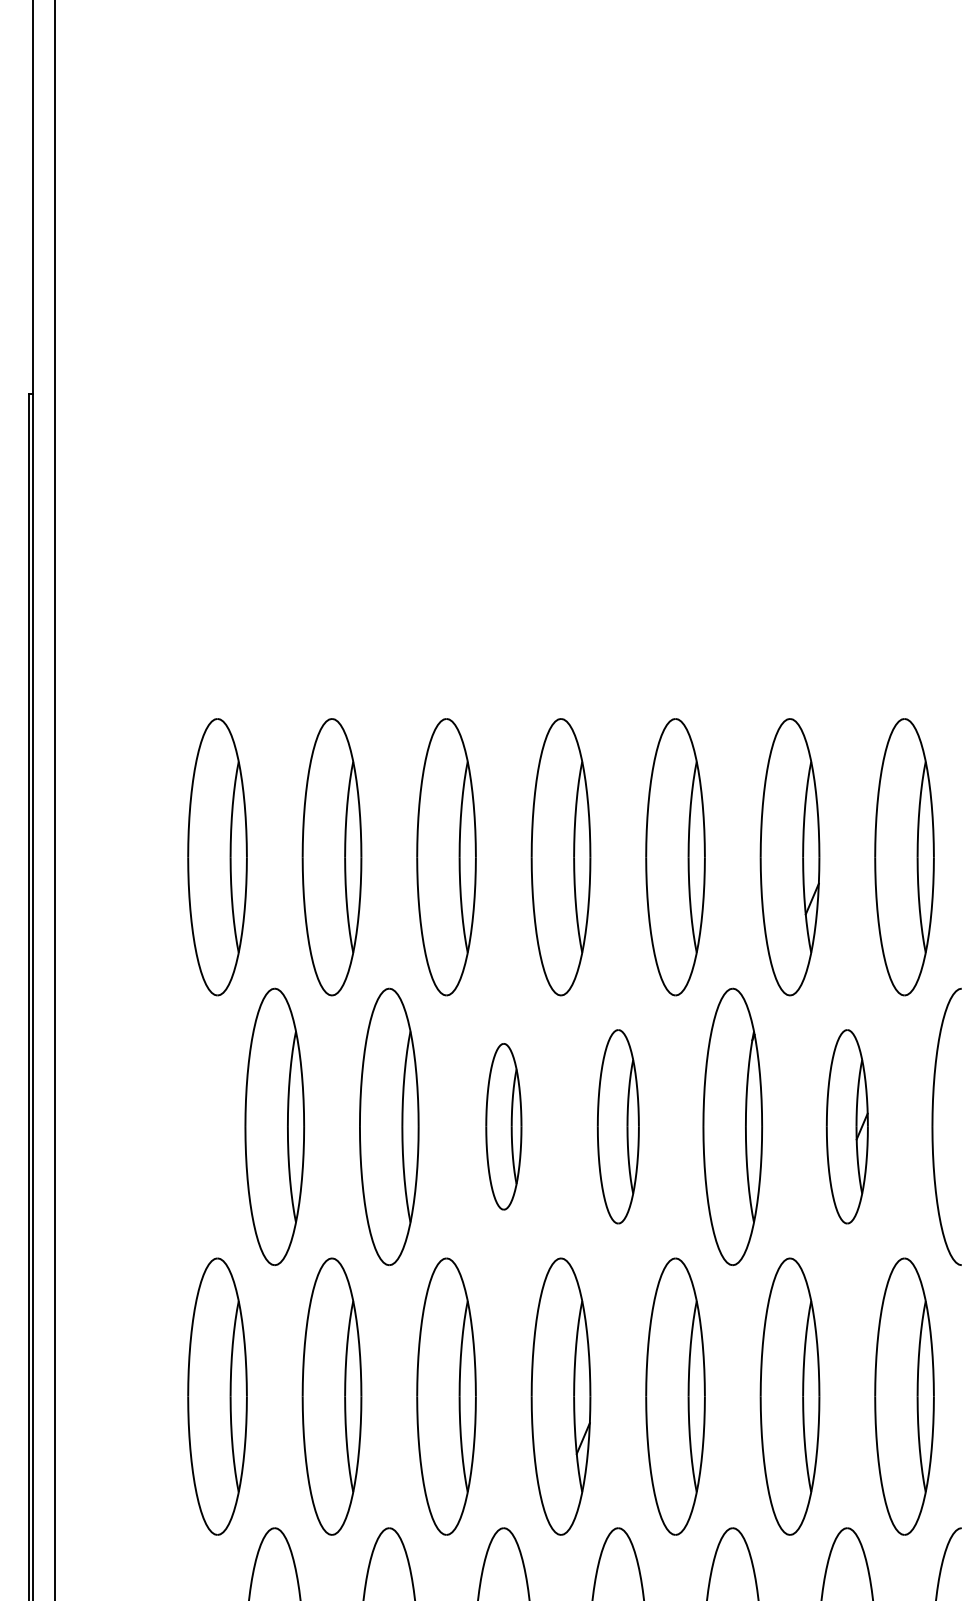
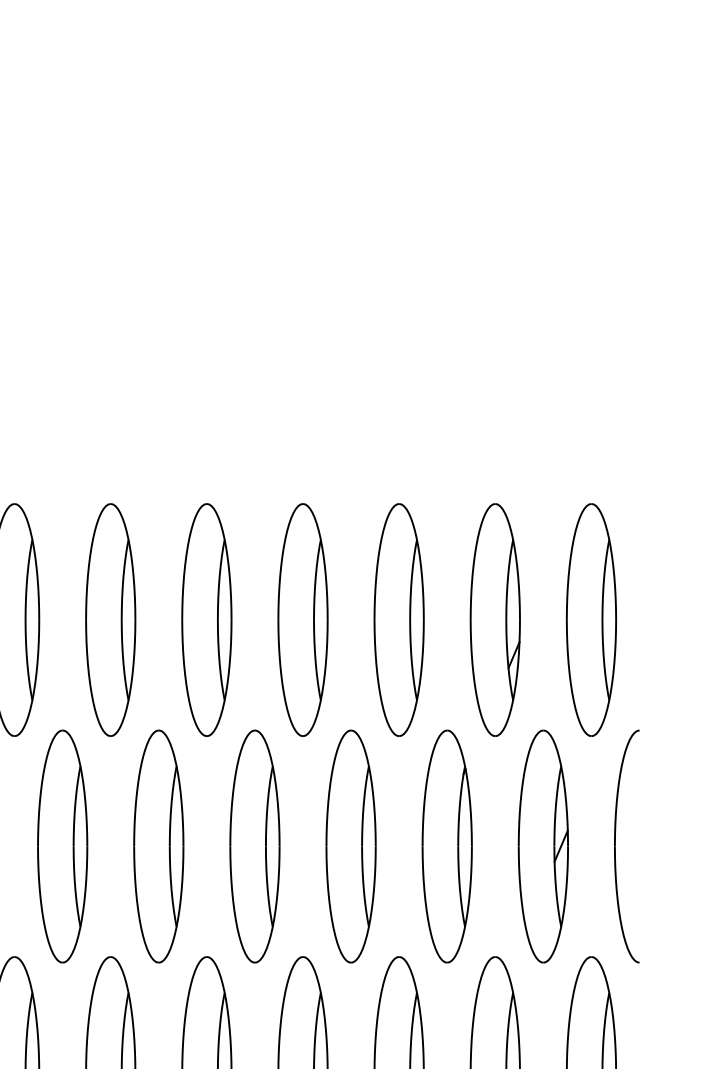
part: (503, 1126) -> (254, 846), size x1.67
part: (618, 1126) -> (351, 846), size x1.43
part: (847, 1126) -> (543, 846), size x1.43

